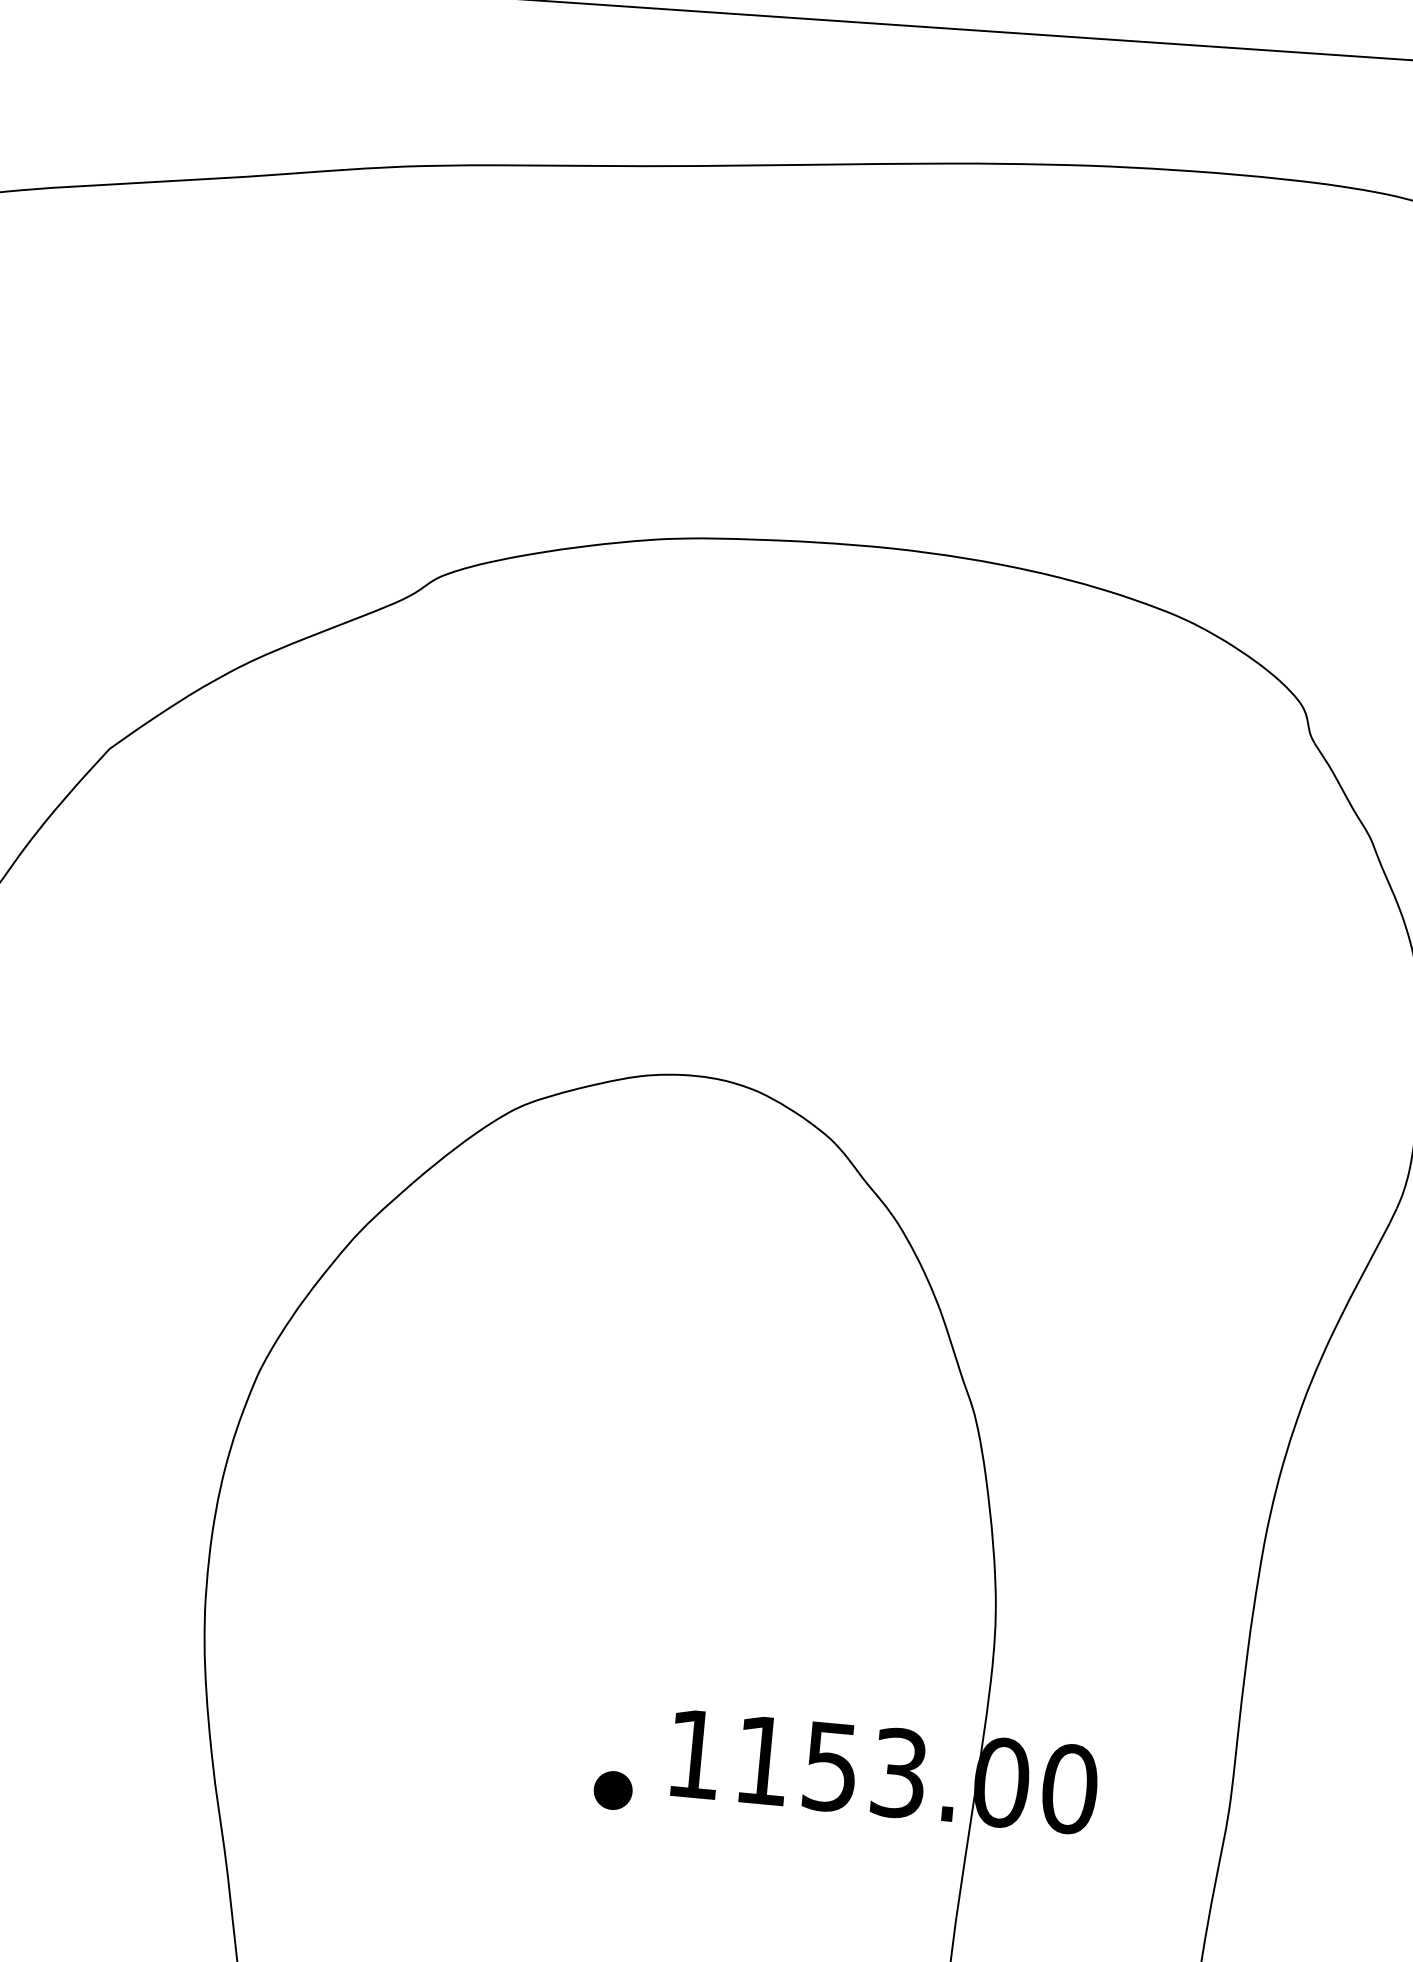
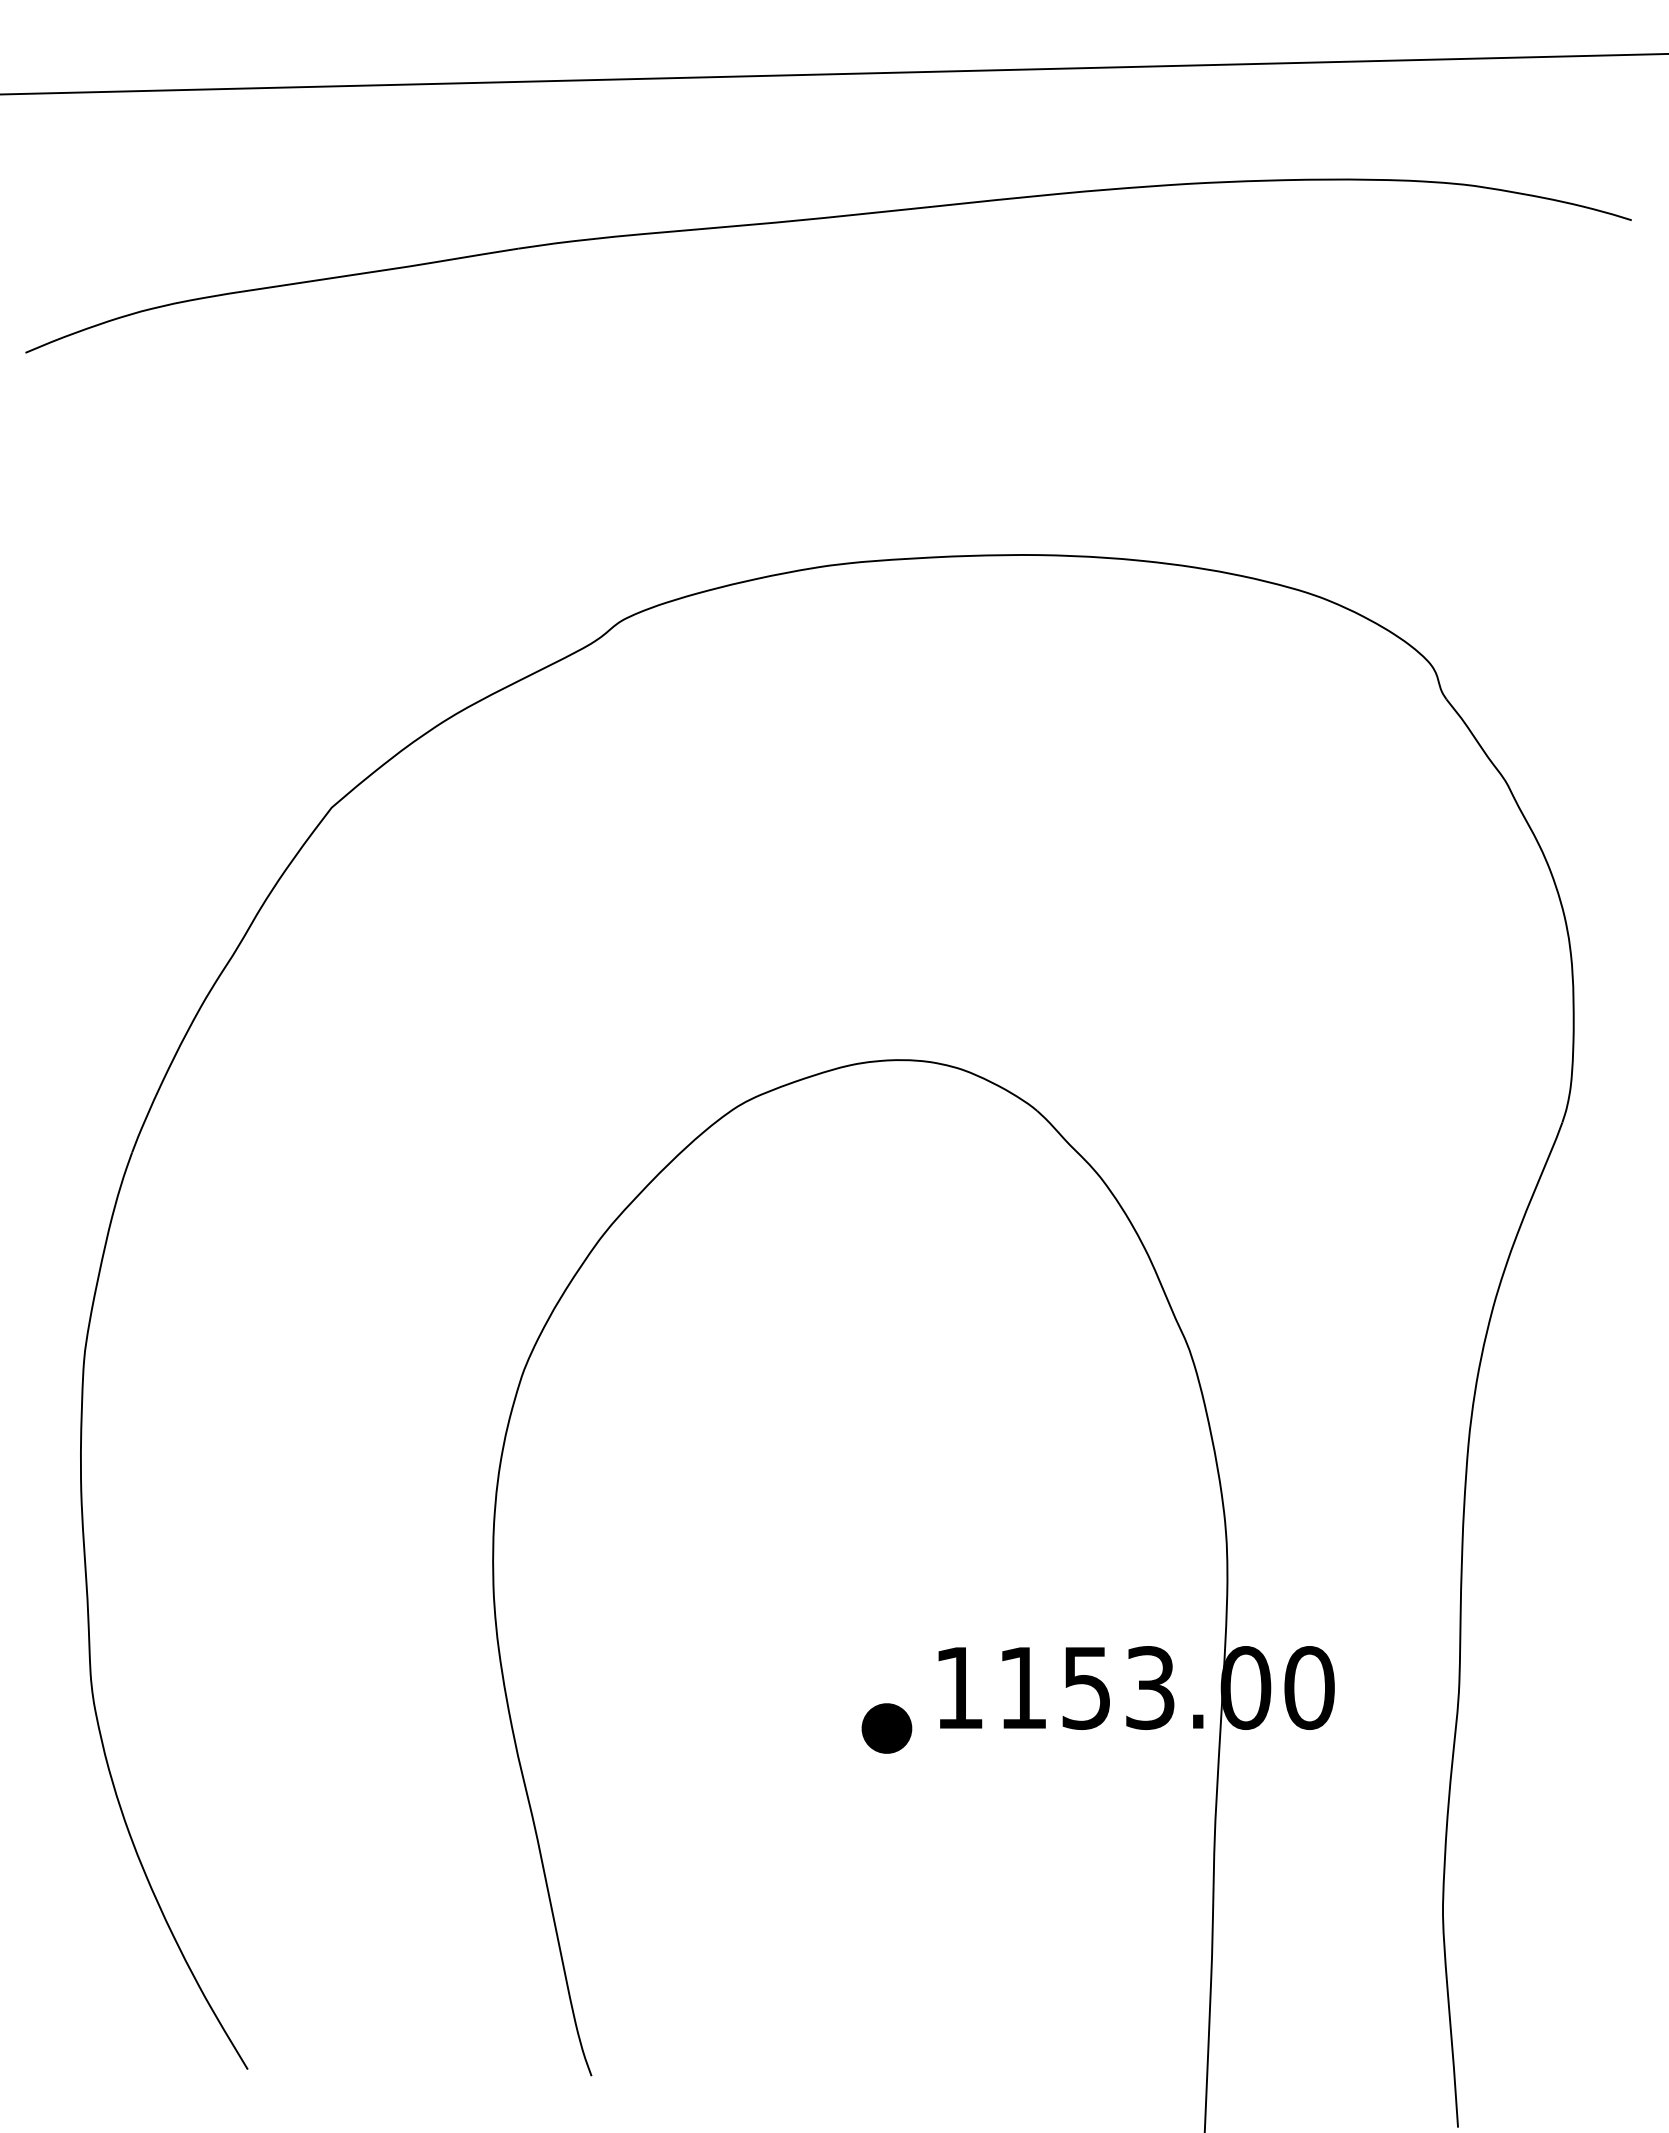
part: (613, 1790) -> (887, 1728), size x1.4

